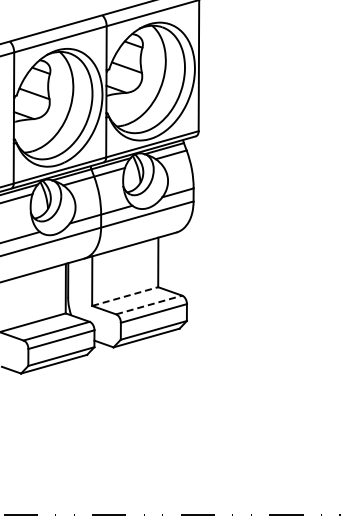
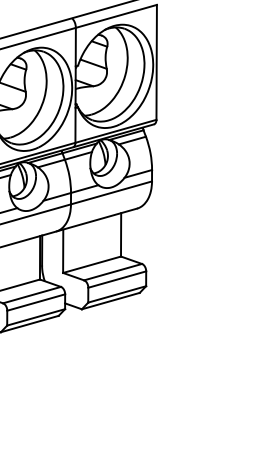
line: (125, 296) -> (92, 264), dashed -> solid
line: (149, 304) -> (113, 271), dashed -> solid

